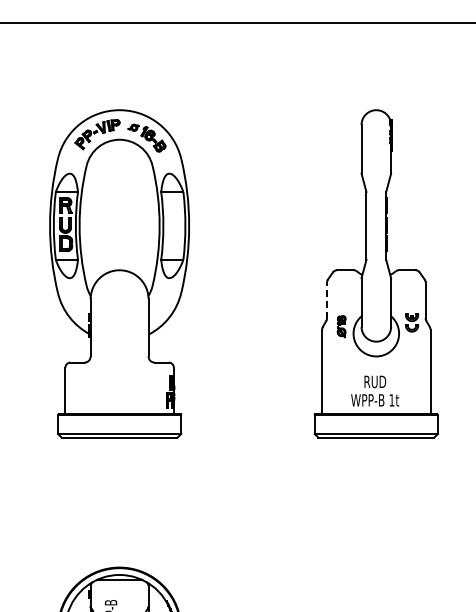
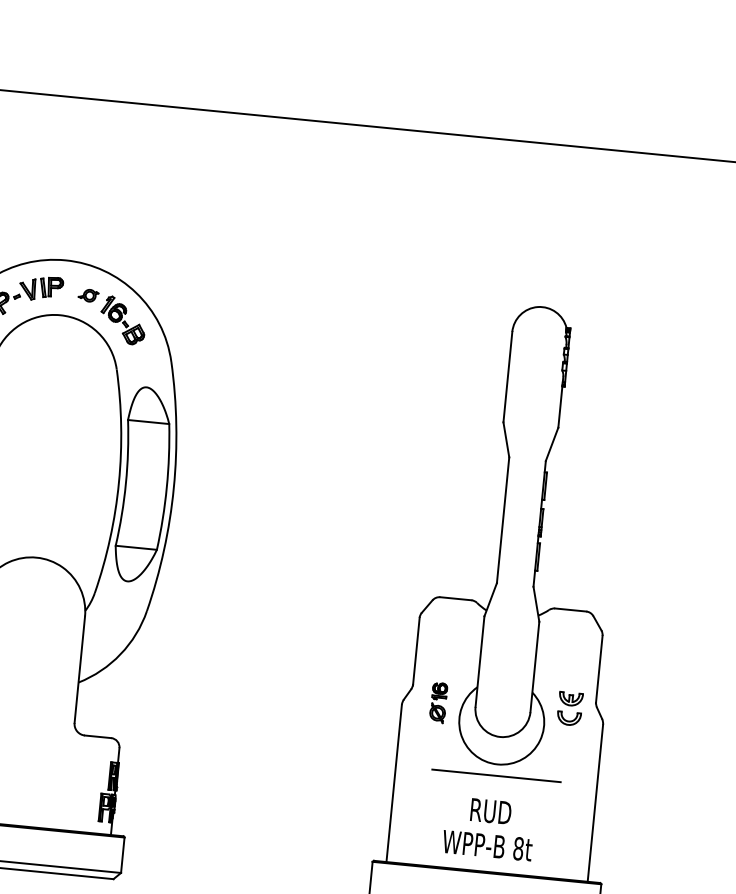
line: (327, 300) -> (417, 651), dashed -> solid
line: (375, 362) -> (494, 775), added
text: (391, 400) -> (517, 848), 1t -> 8t

